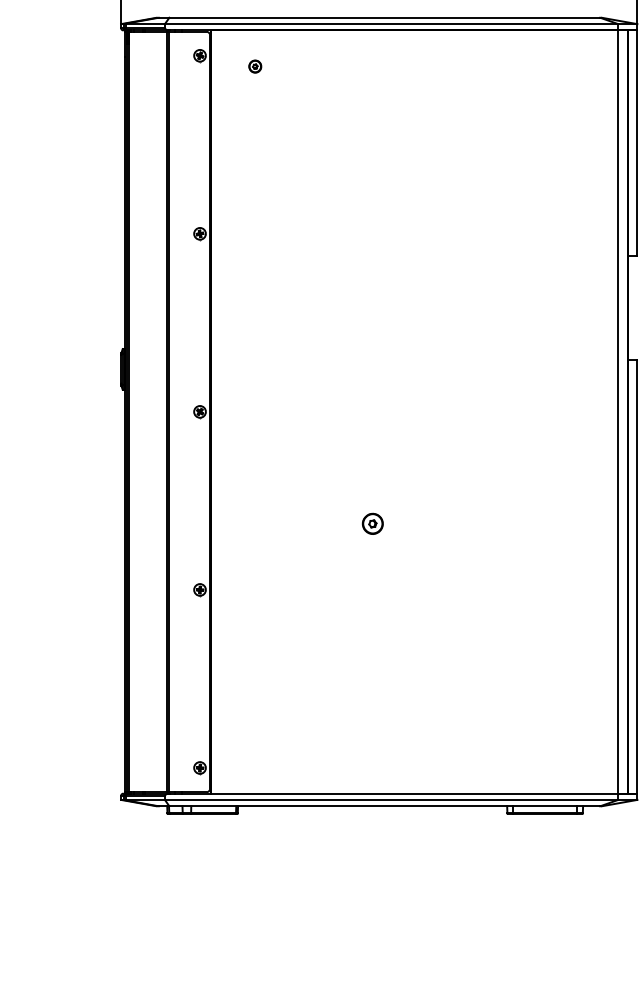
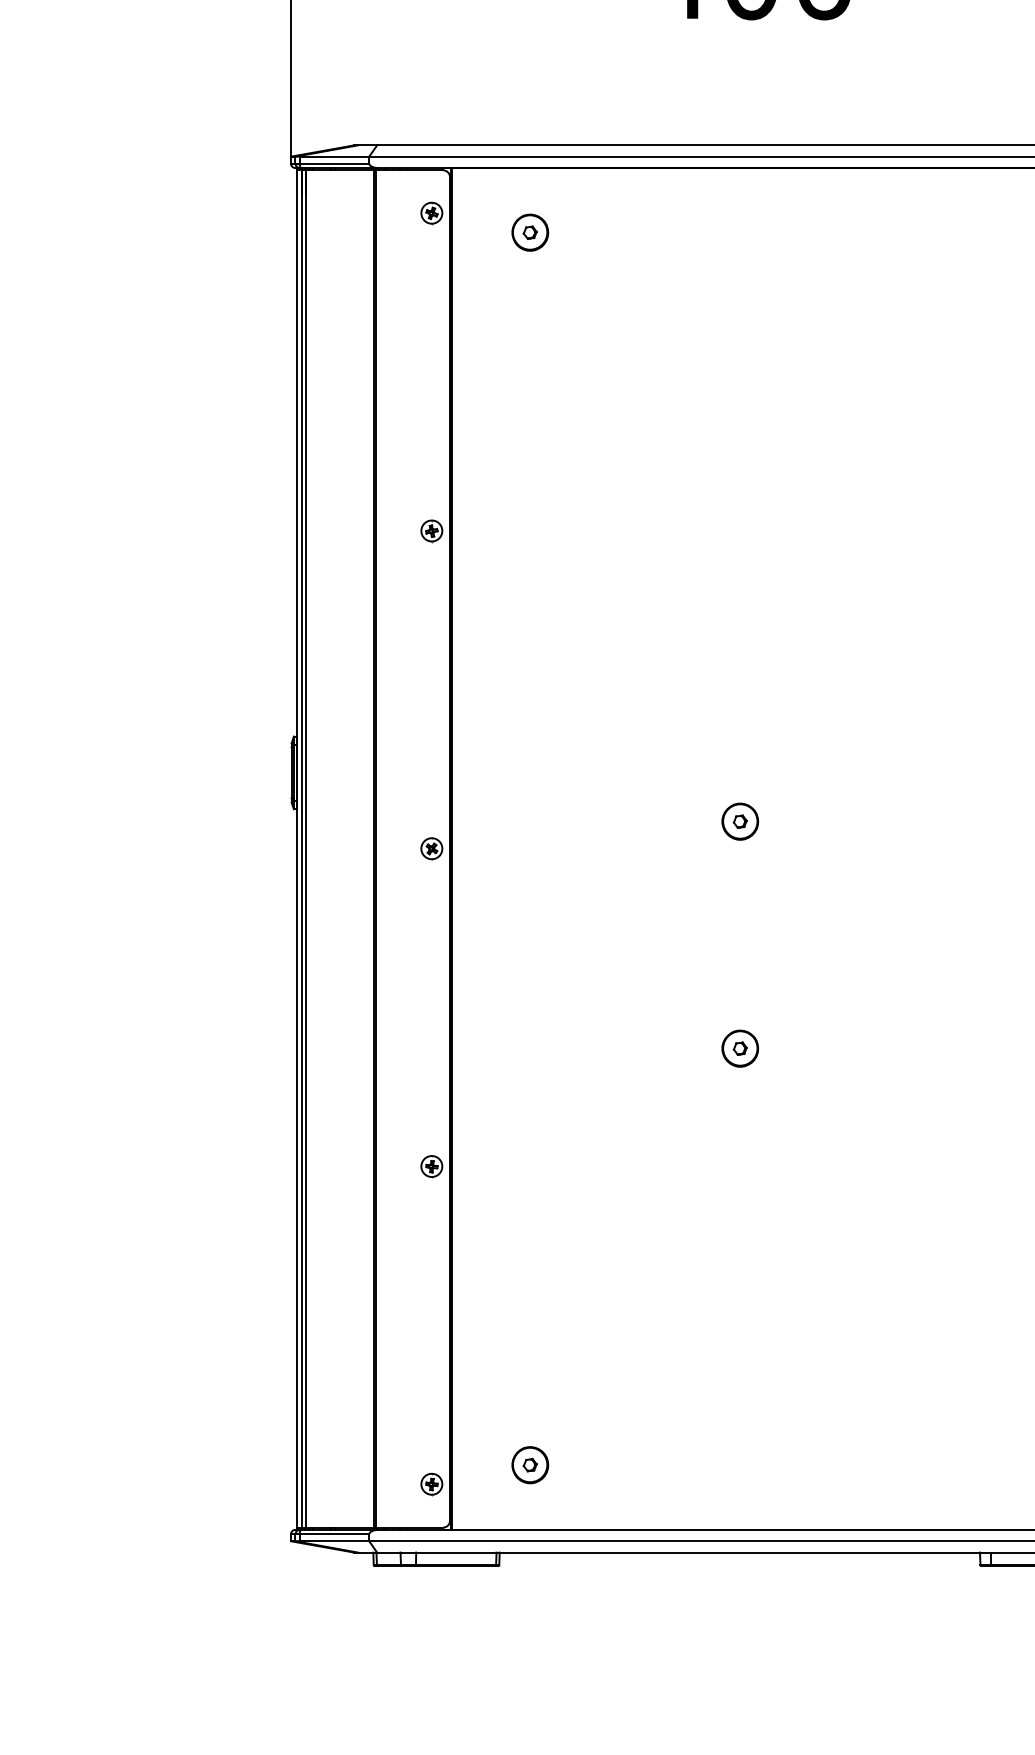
part: (255, 66) -> (530, 232), size x1.67
part: (372, 396) -> (739, 821), added
part: (255, 757) -> (530, 1465), added

